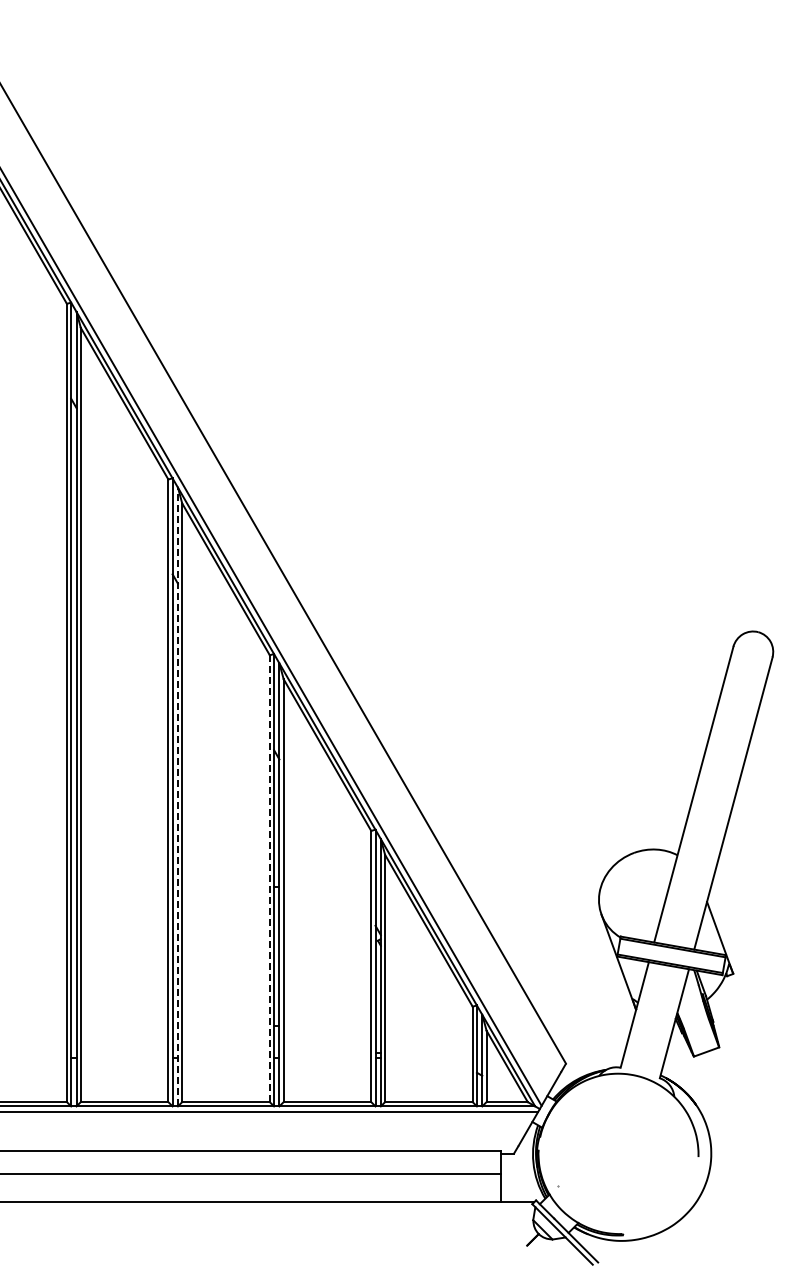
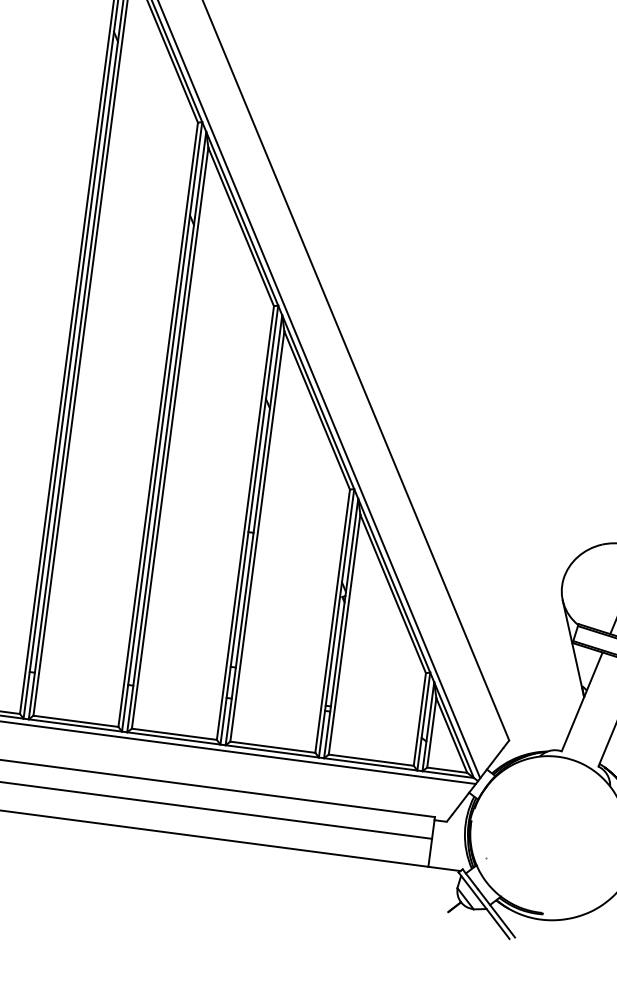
line: (177, 796) -> (166, 431), dashed -> solid
line: (269, 878) -> (245, 522), dashed -> solid

